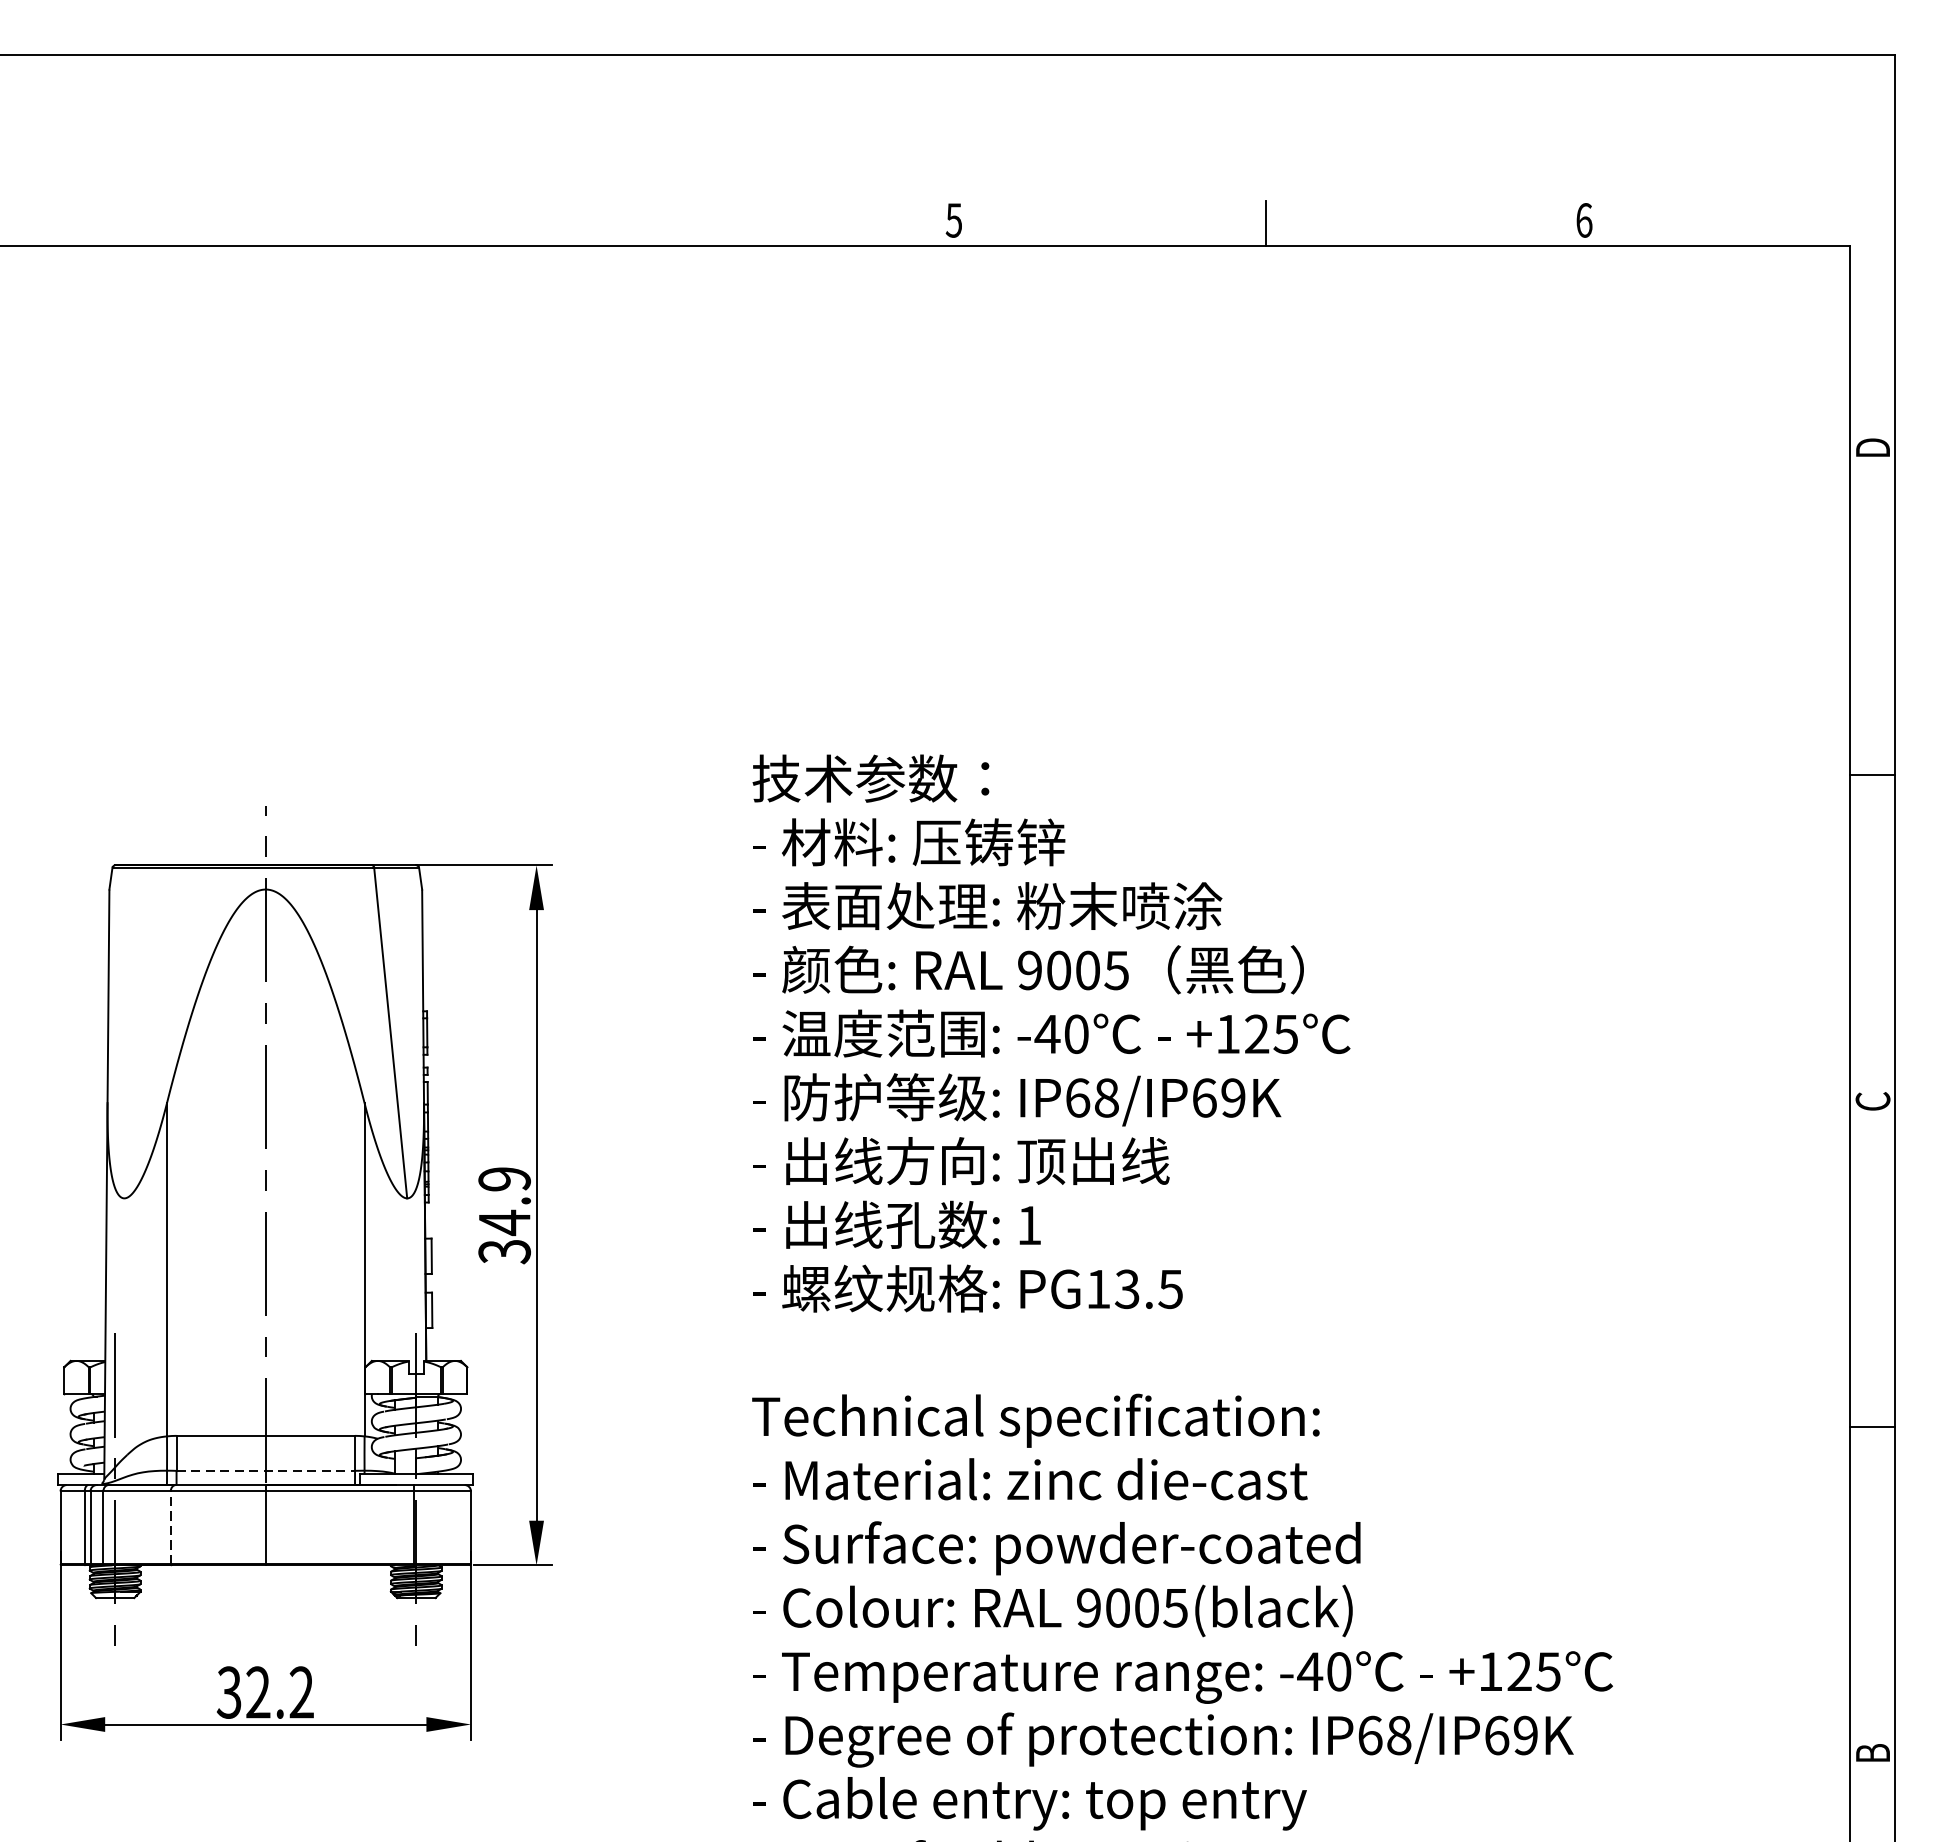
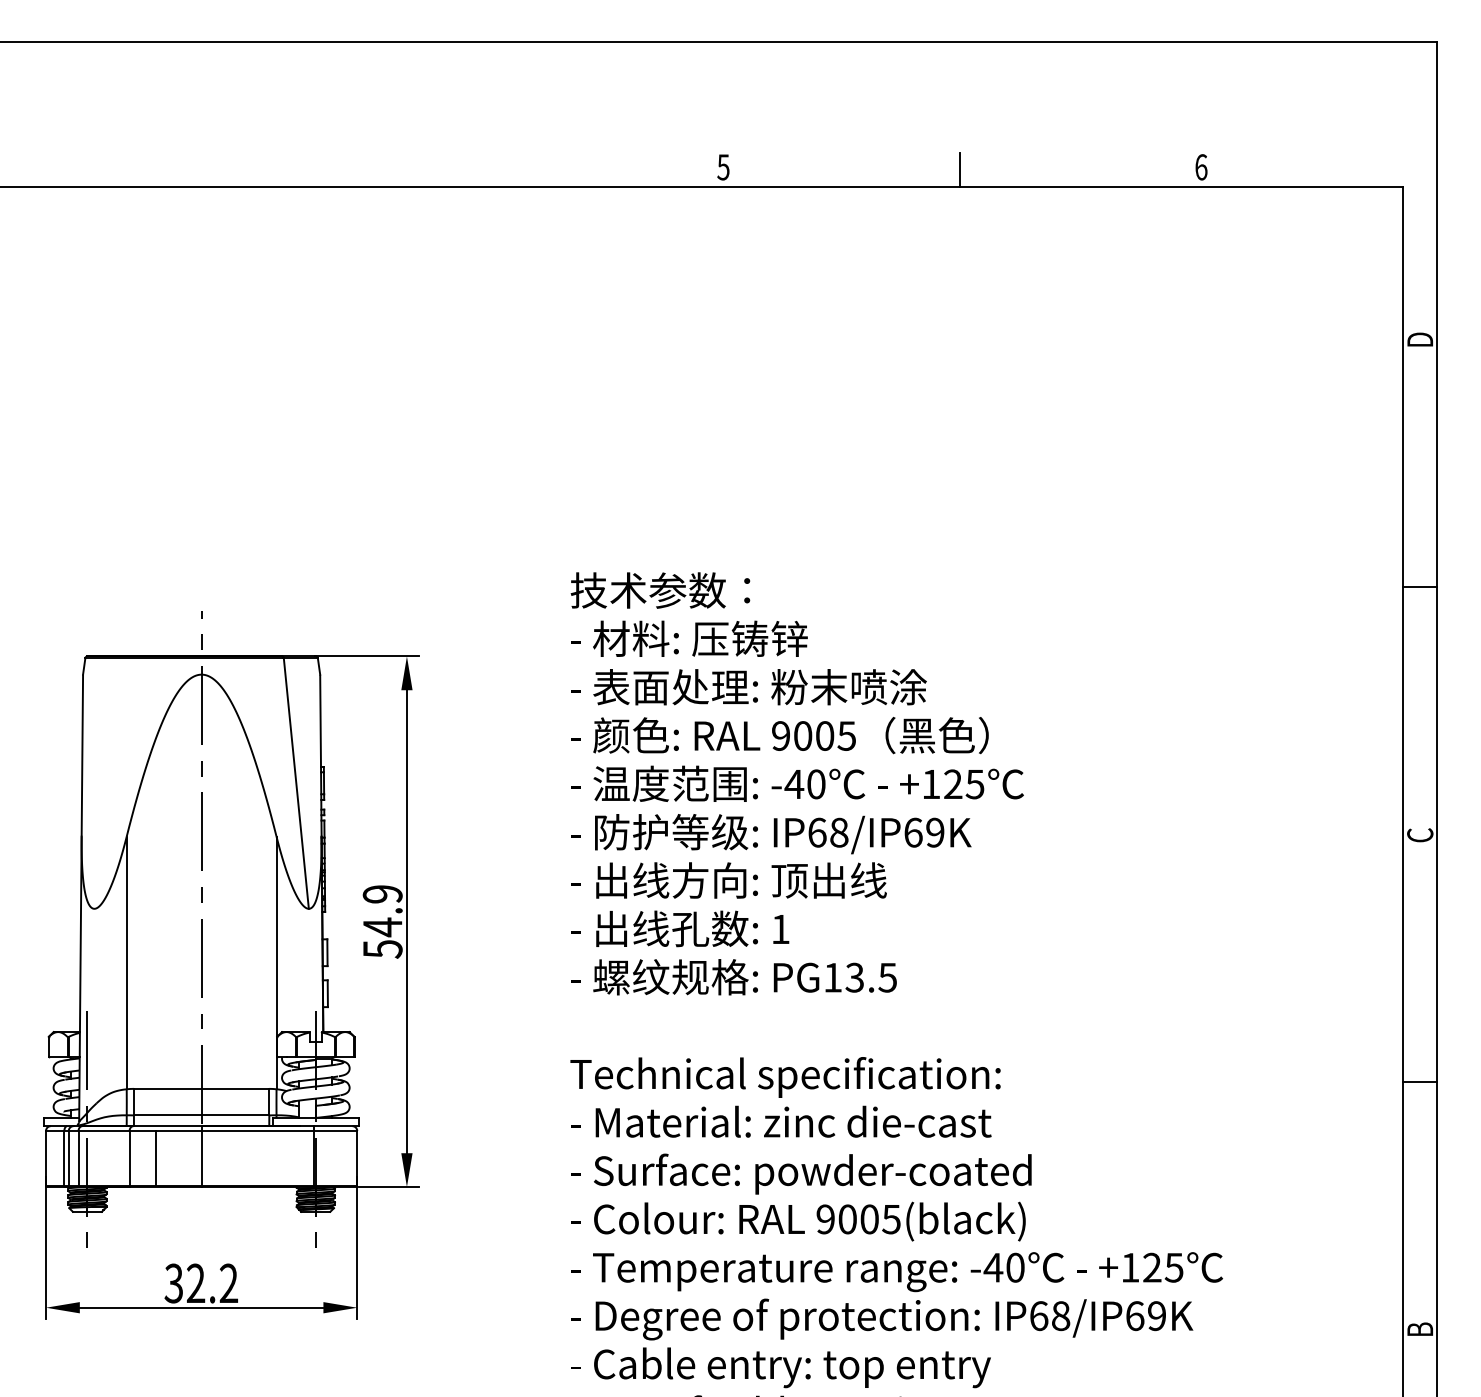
text: (504, 1252) -> (382, 949), 34.9 -> 54.9
line: (265, 1470) -> (201, 1115), dashed -> solid
line: (170, 1527) -> (129, 1158), dashed -> solid
line: (204, 1527) -> (155, 1158), added

